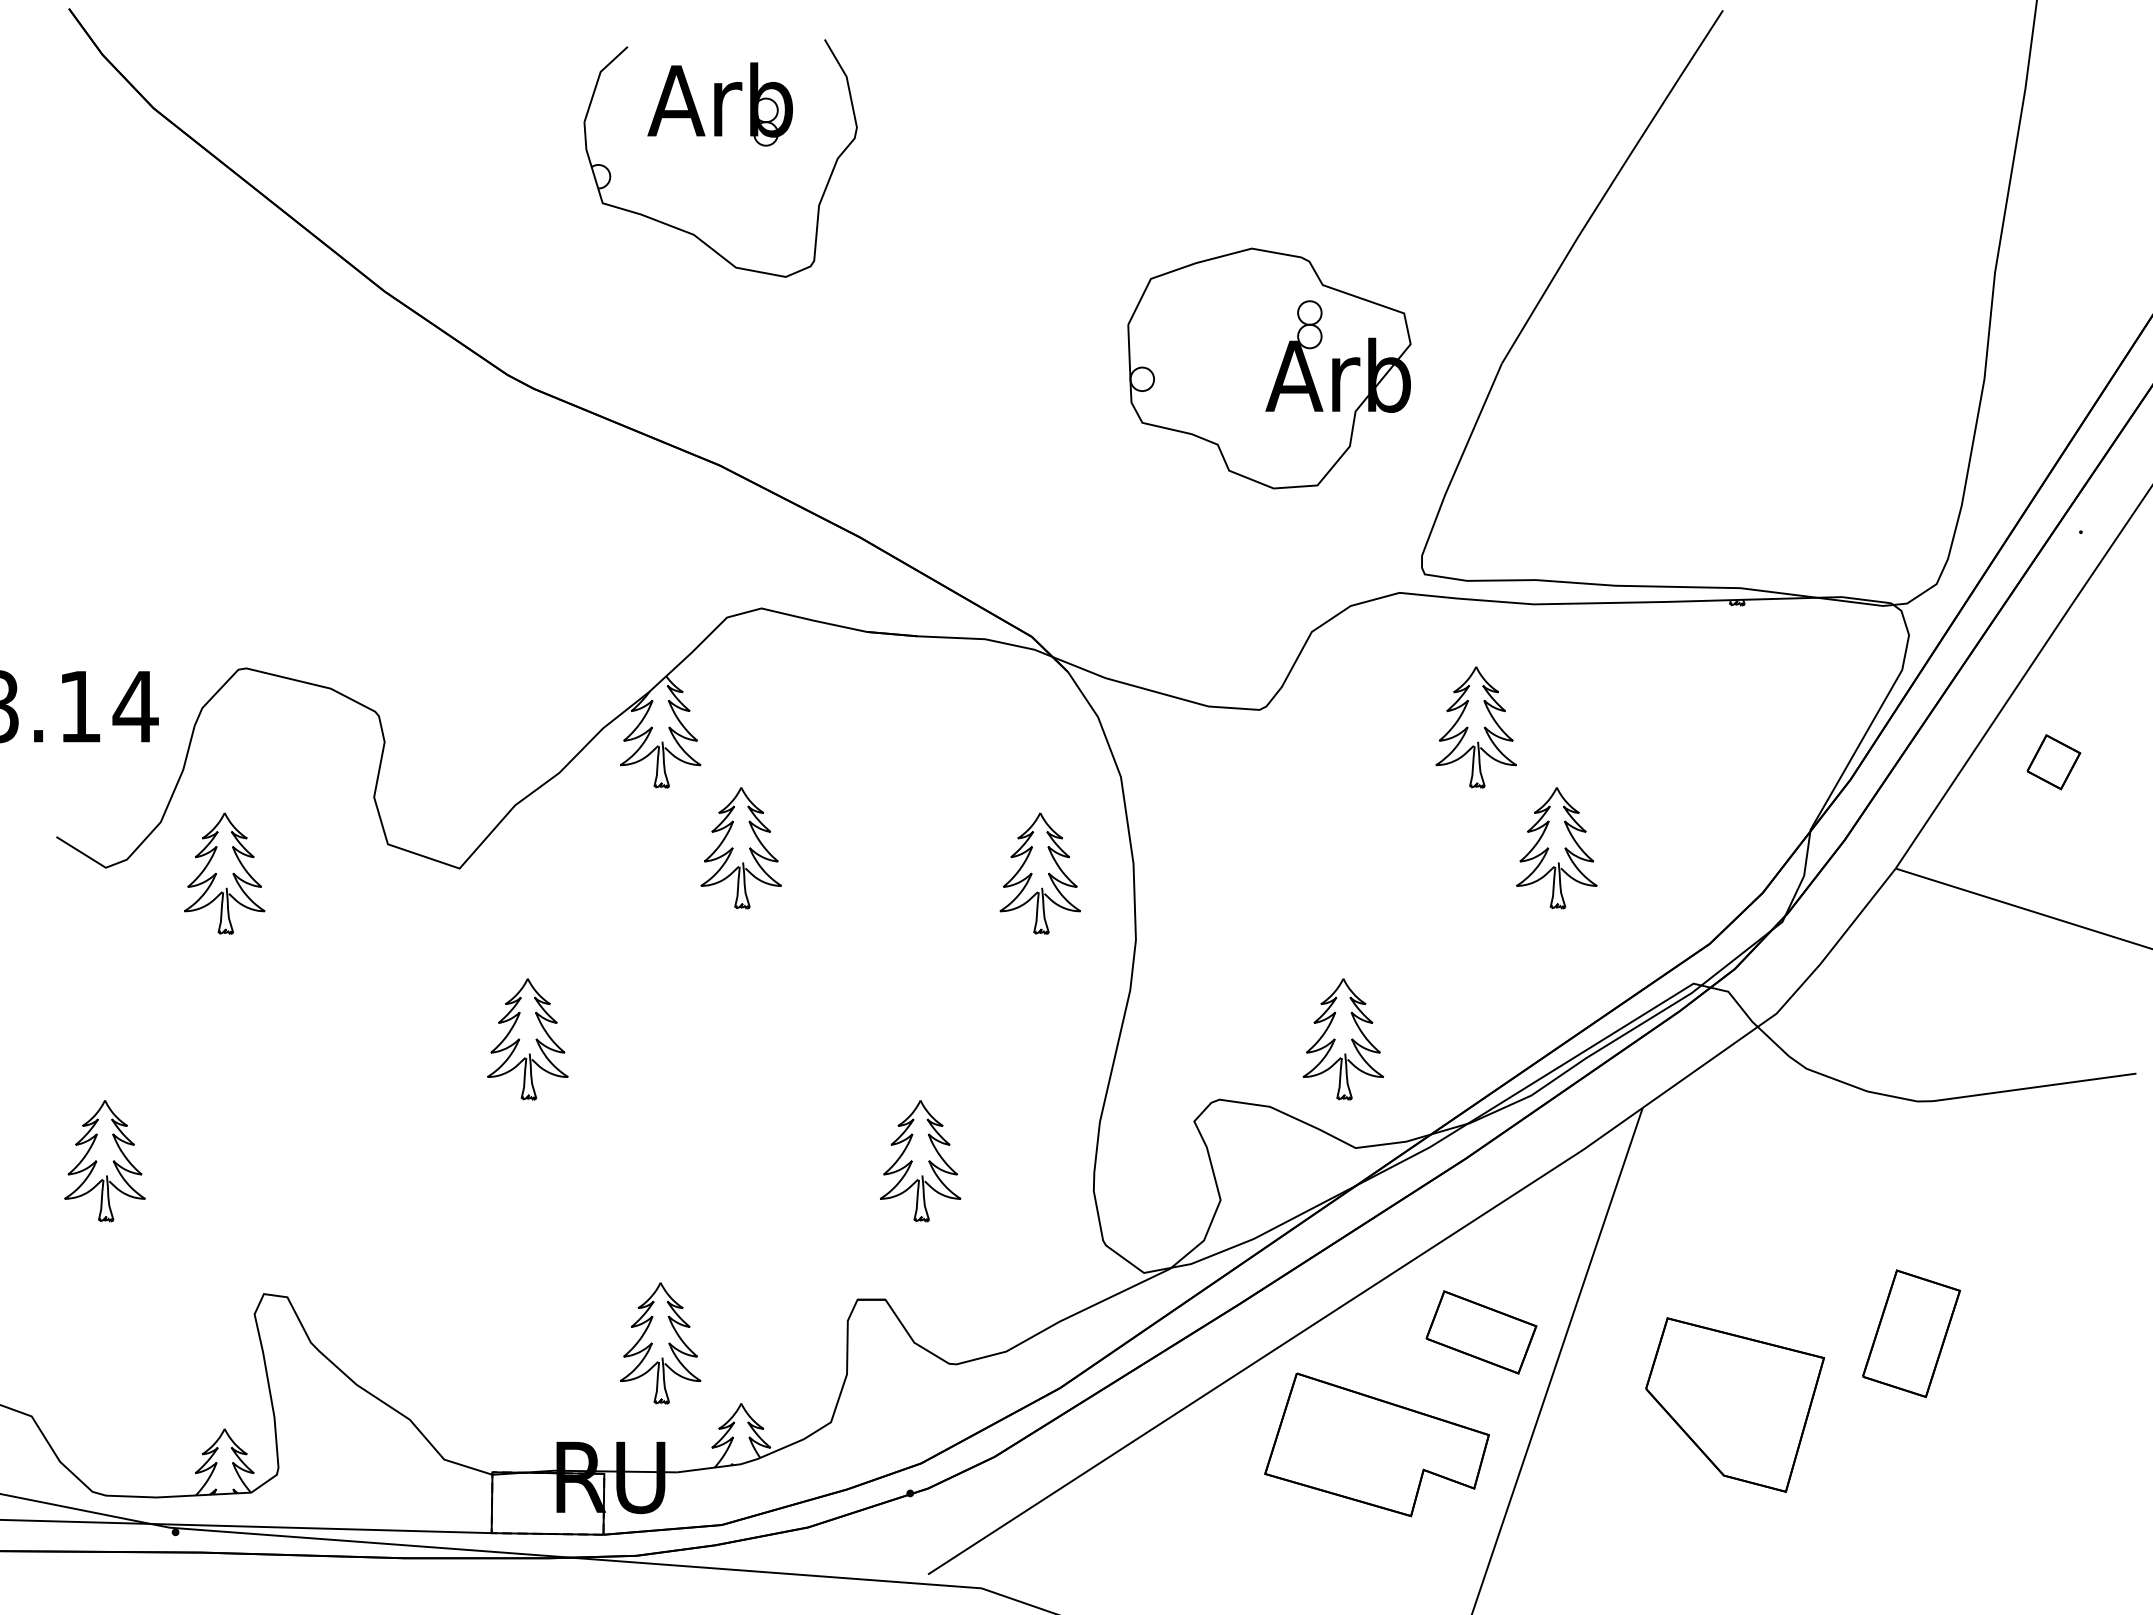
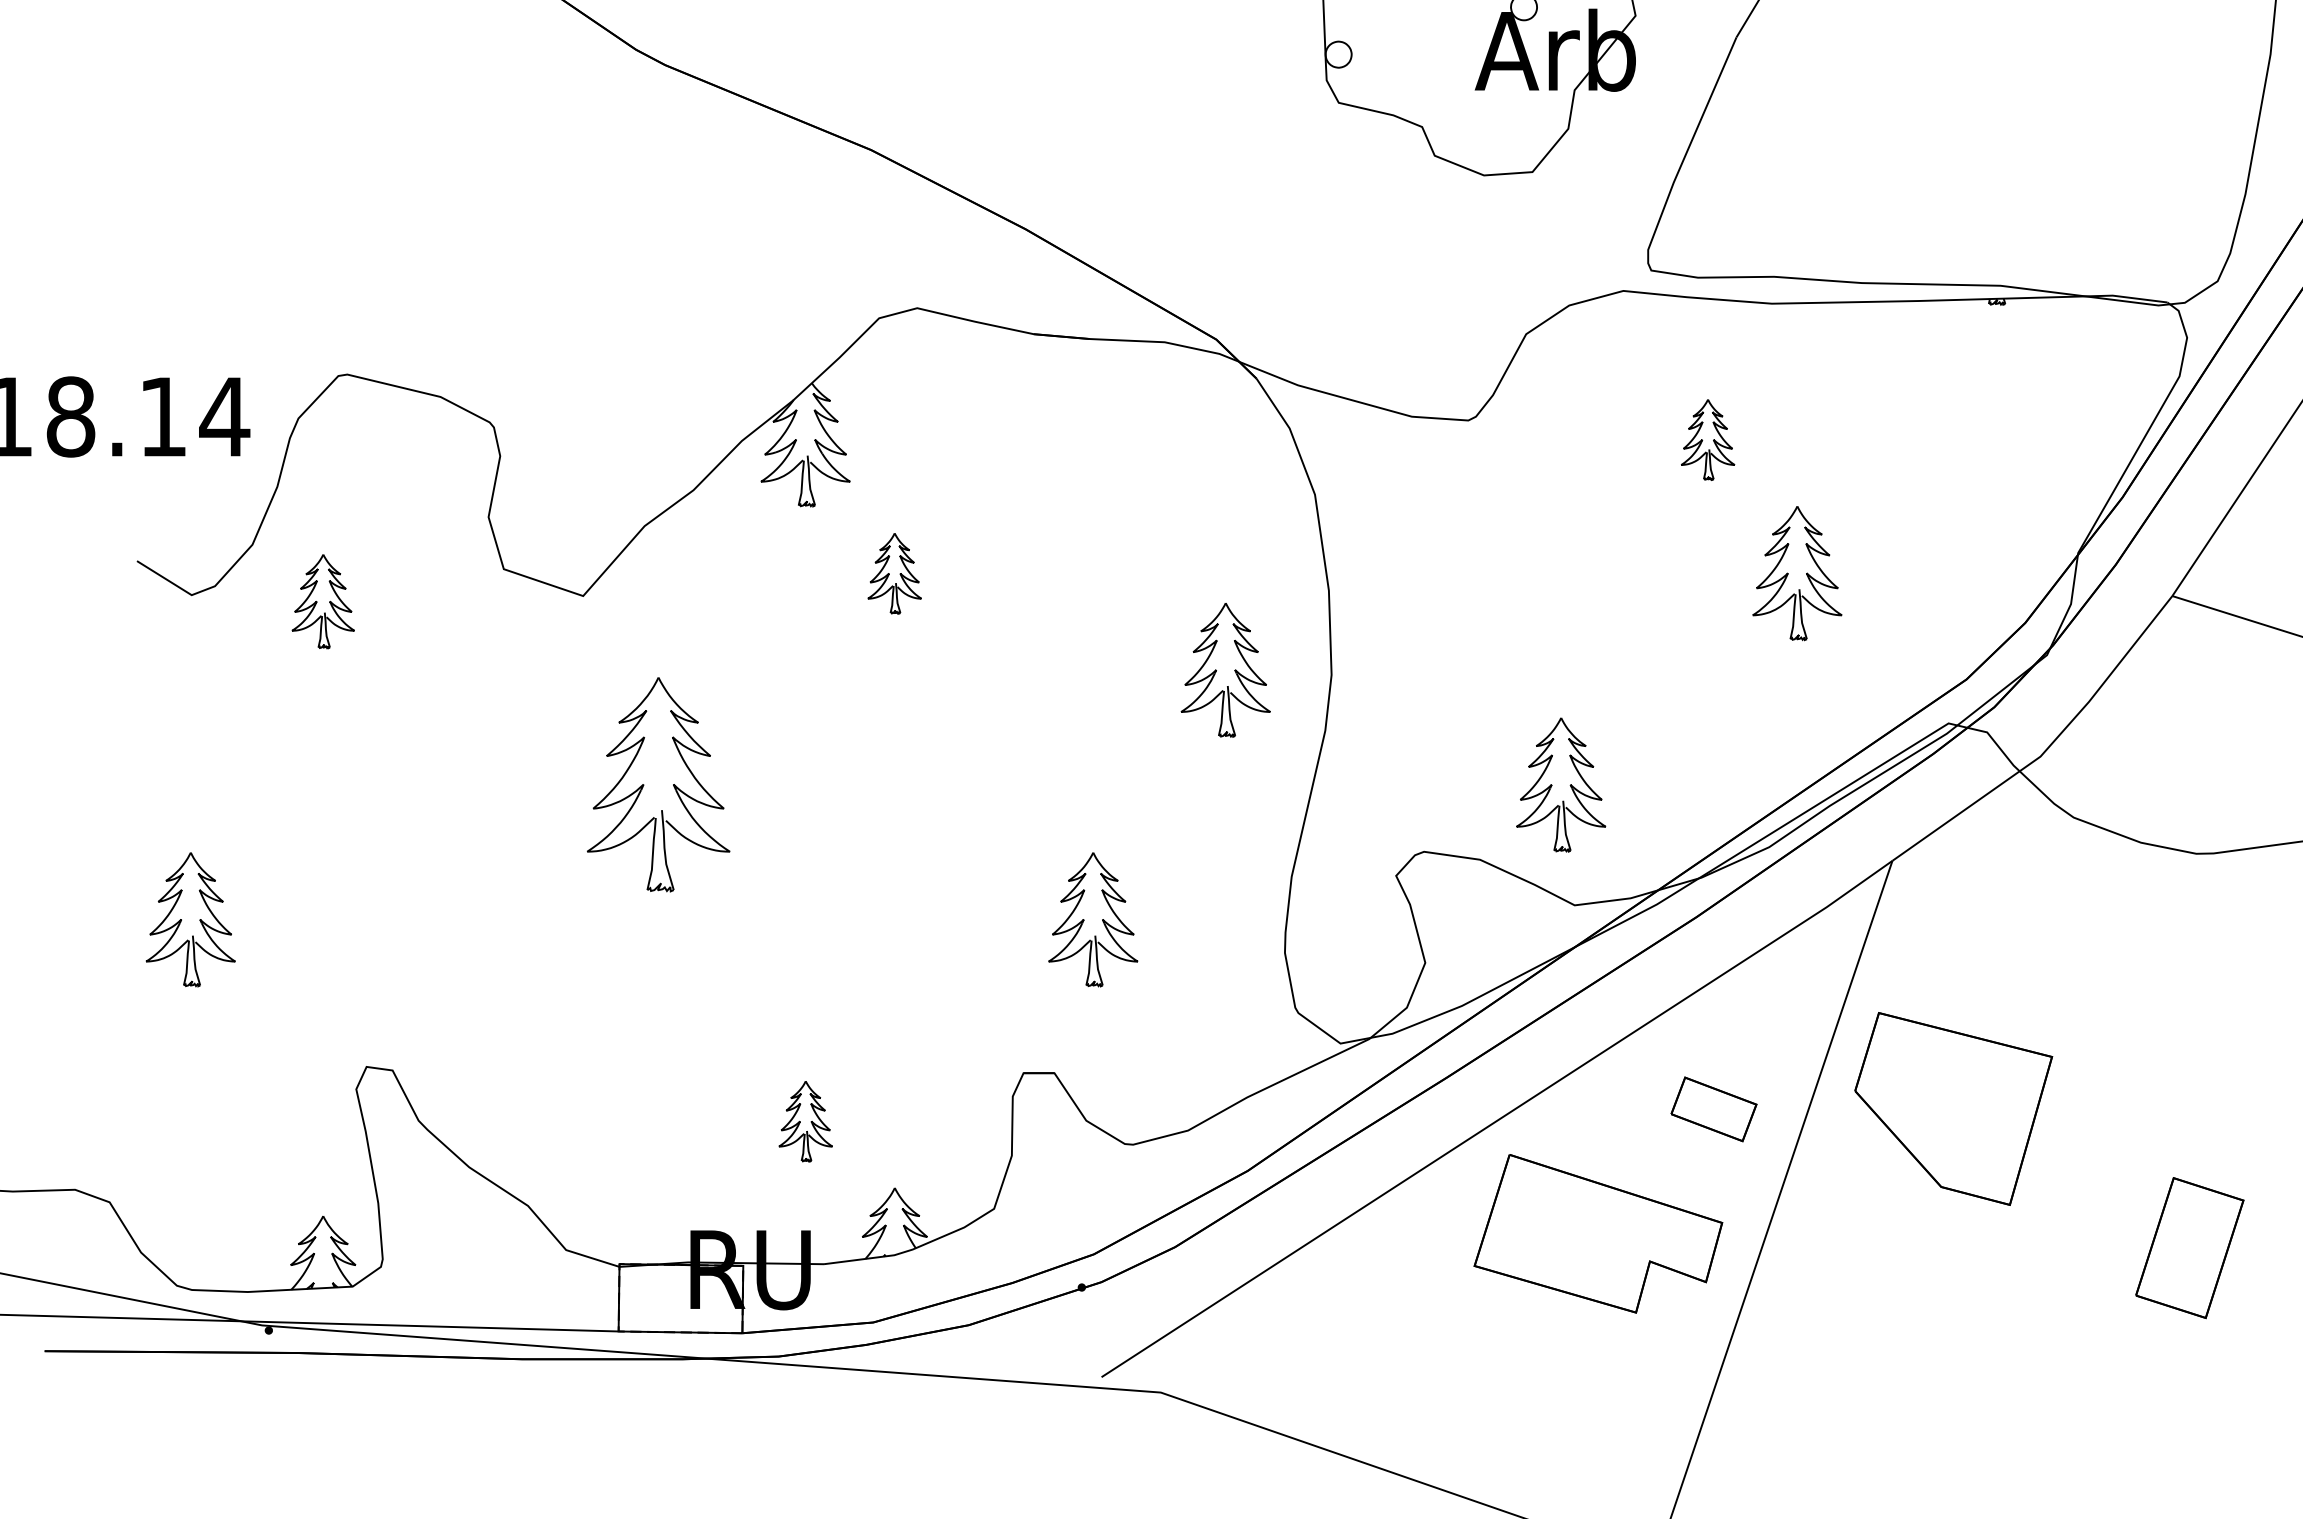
part: (1475, 727) -> (1707, 439), size x0.6
part: (740, 848) -> (893, 573), size x0.6
part: (224, 873) -> (322, 601), size x0.7
part: (1039, 873) -> (1224, 670), moved
part: (527, 1039) -> (658, 785), size x1.6
part: (1481, 1332) -> (1713, 1109), size x0.7
part: (1911, 1333) -> (2189, 1247), moved
part: (660, 1343) -> (805, 1121), size x0.6
part: (1735, 1404) -> (1954, 1108), moved

